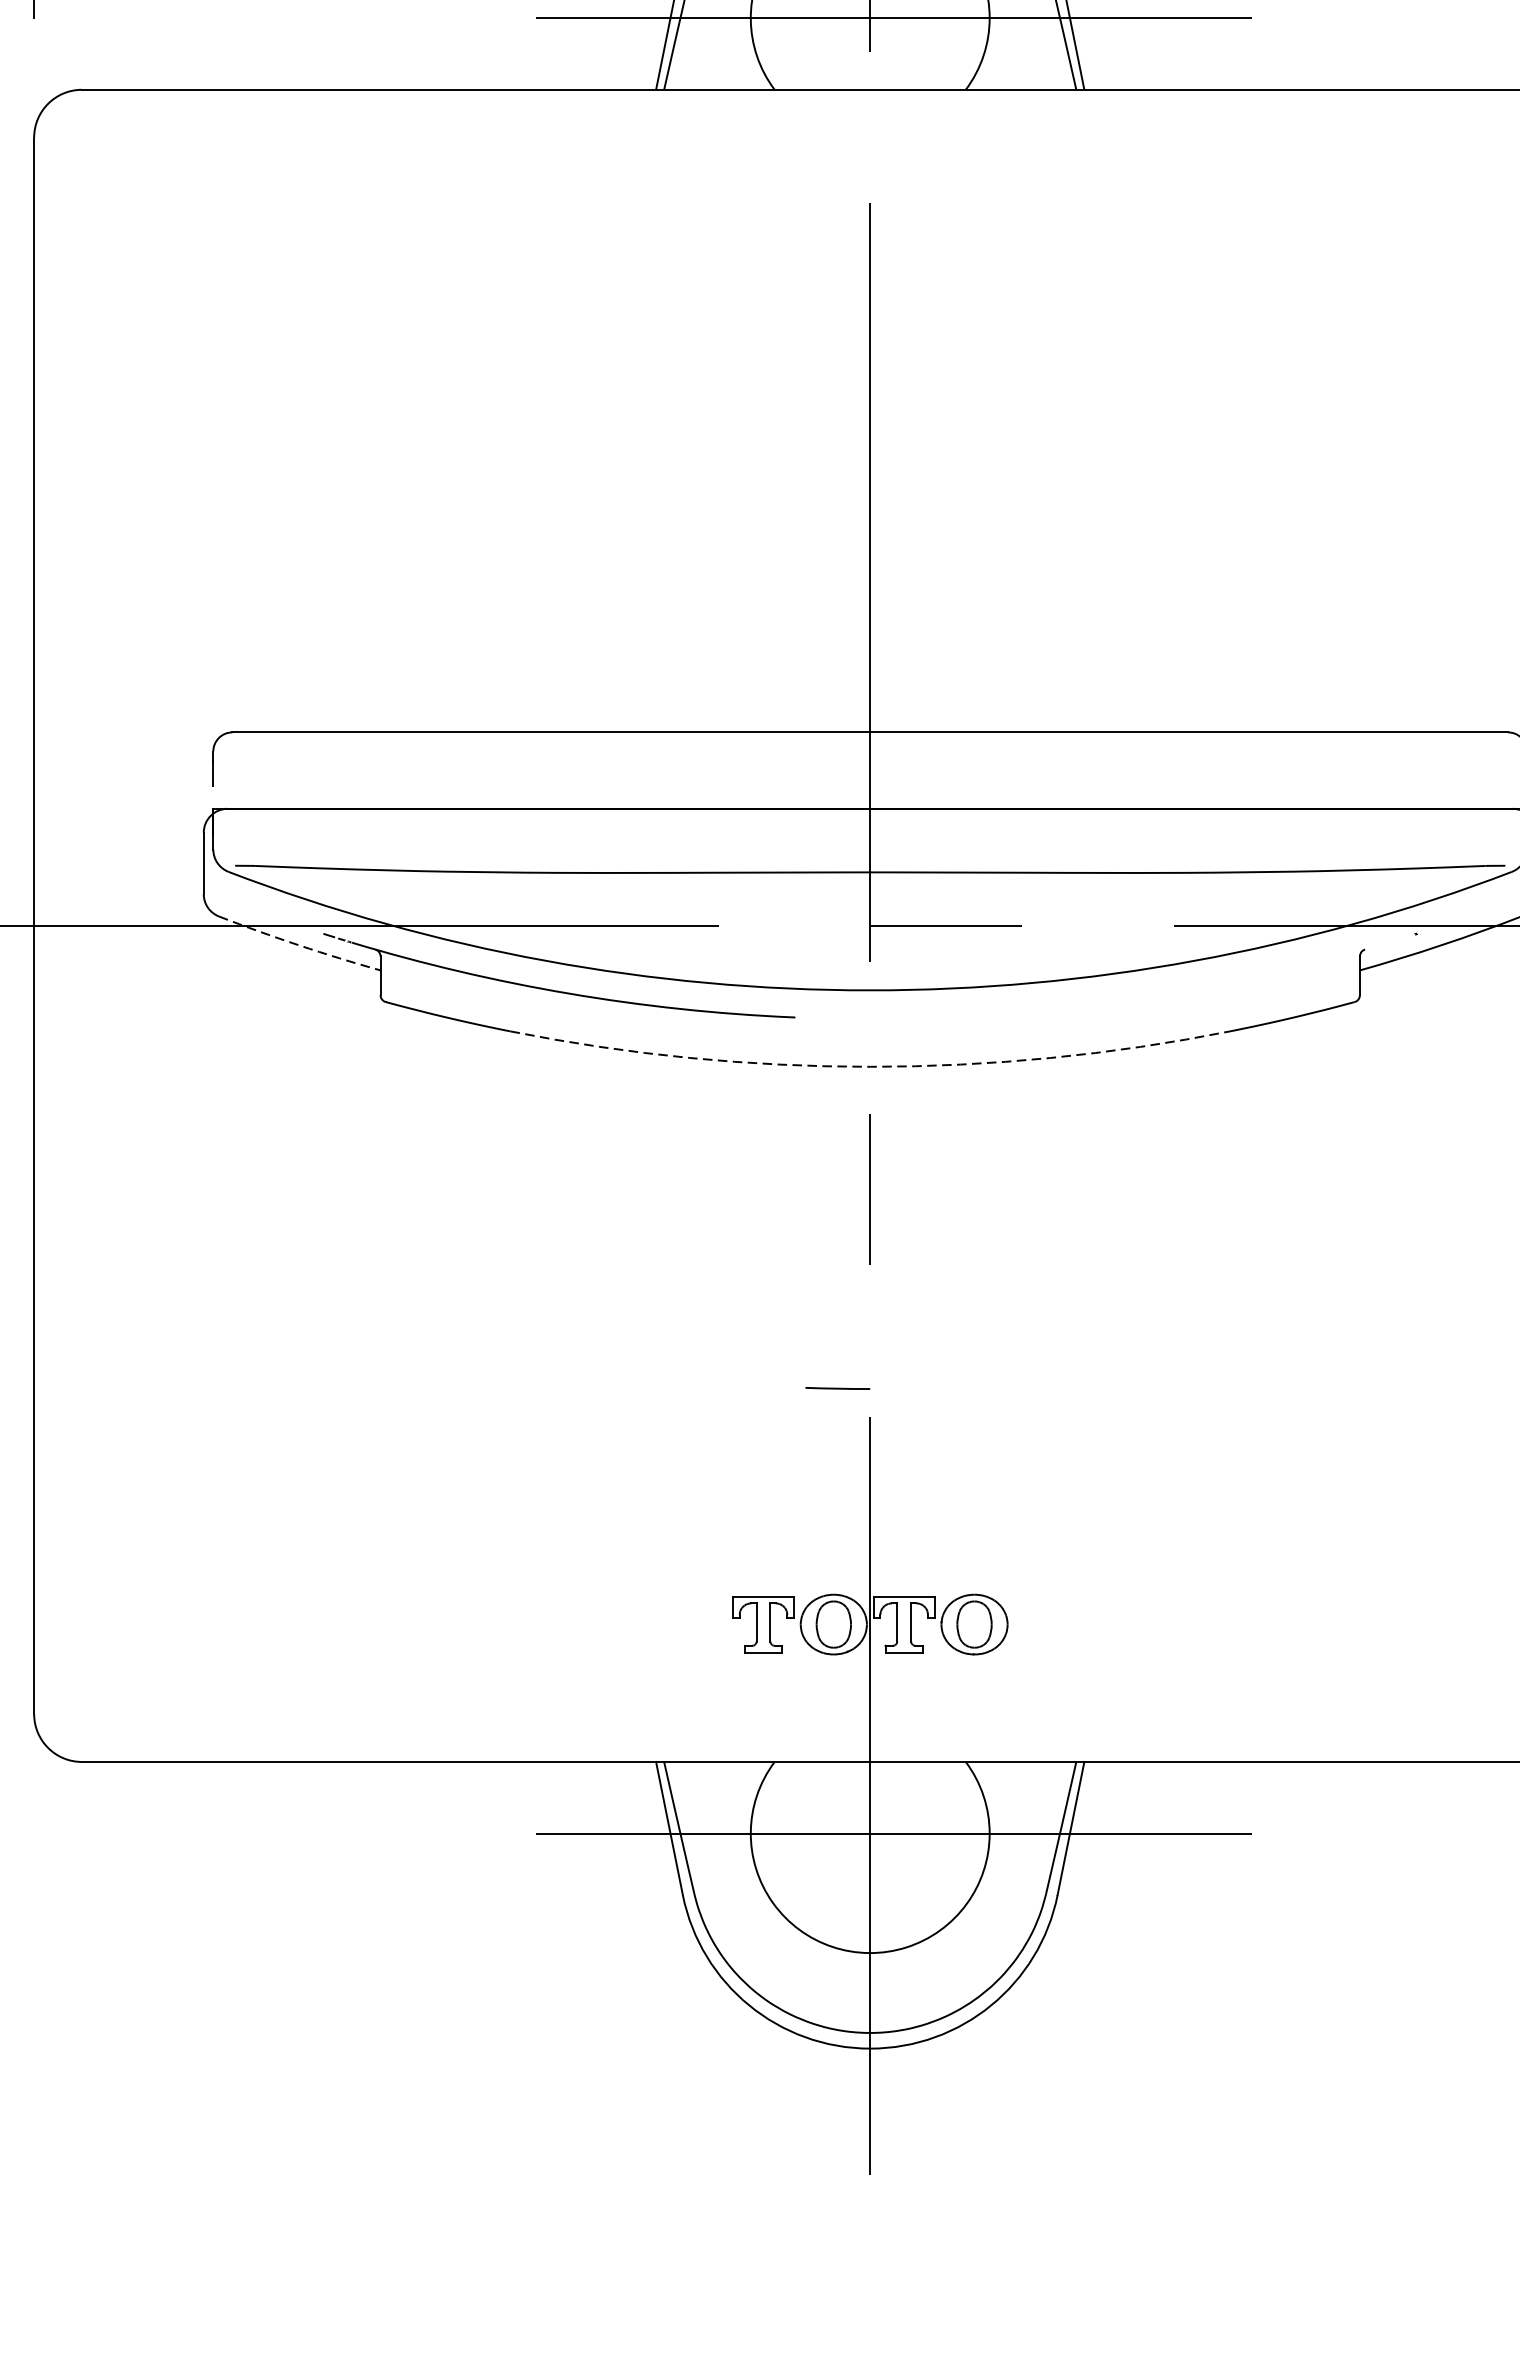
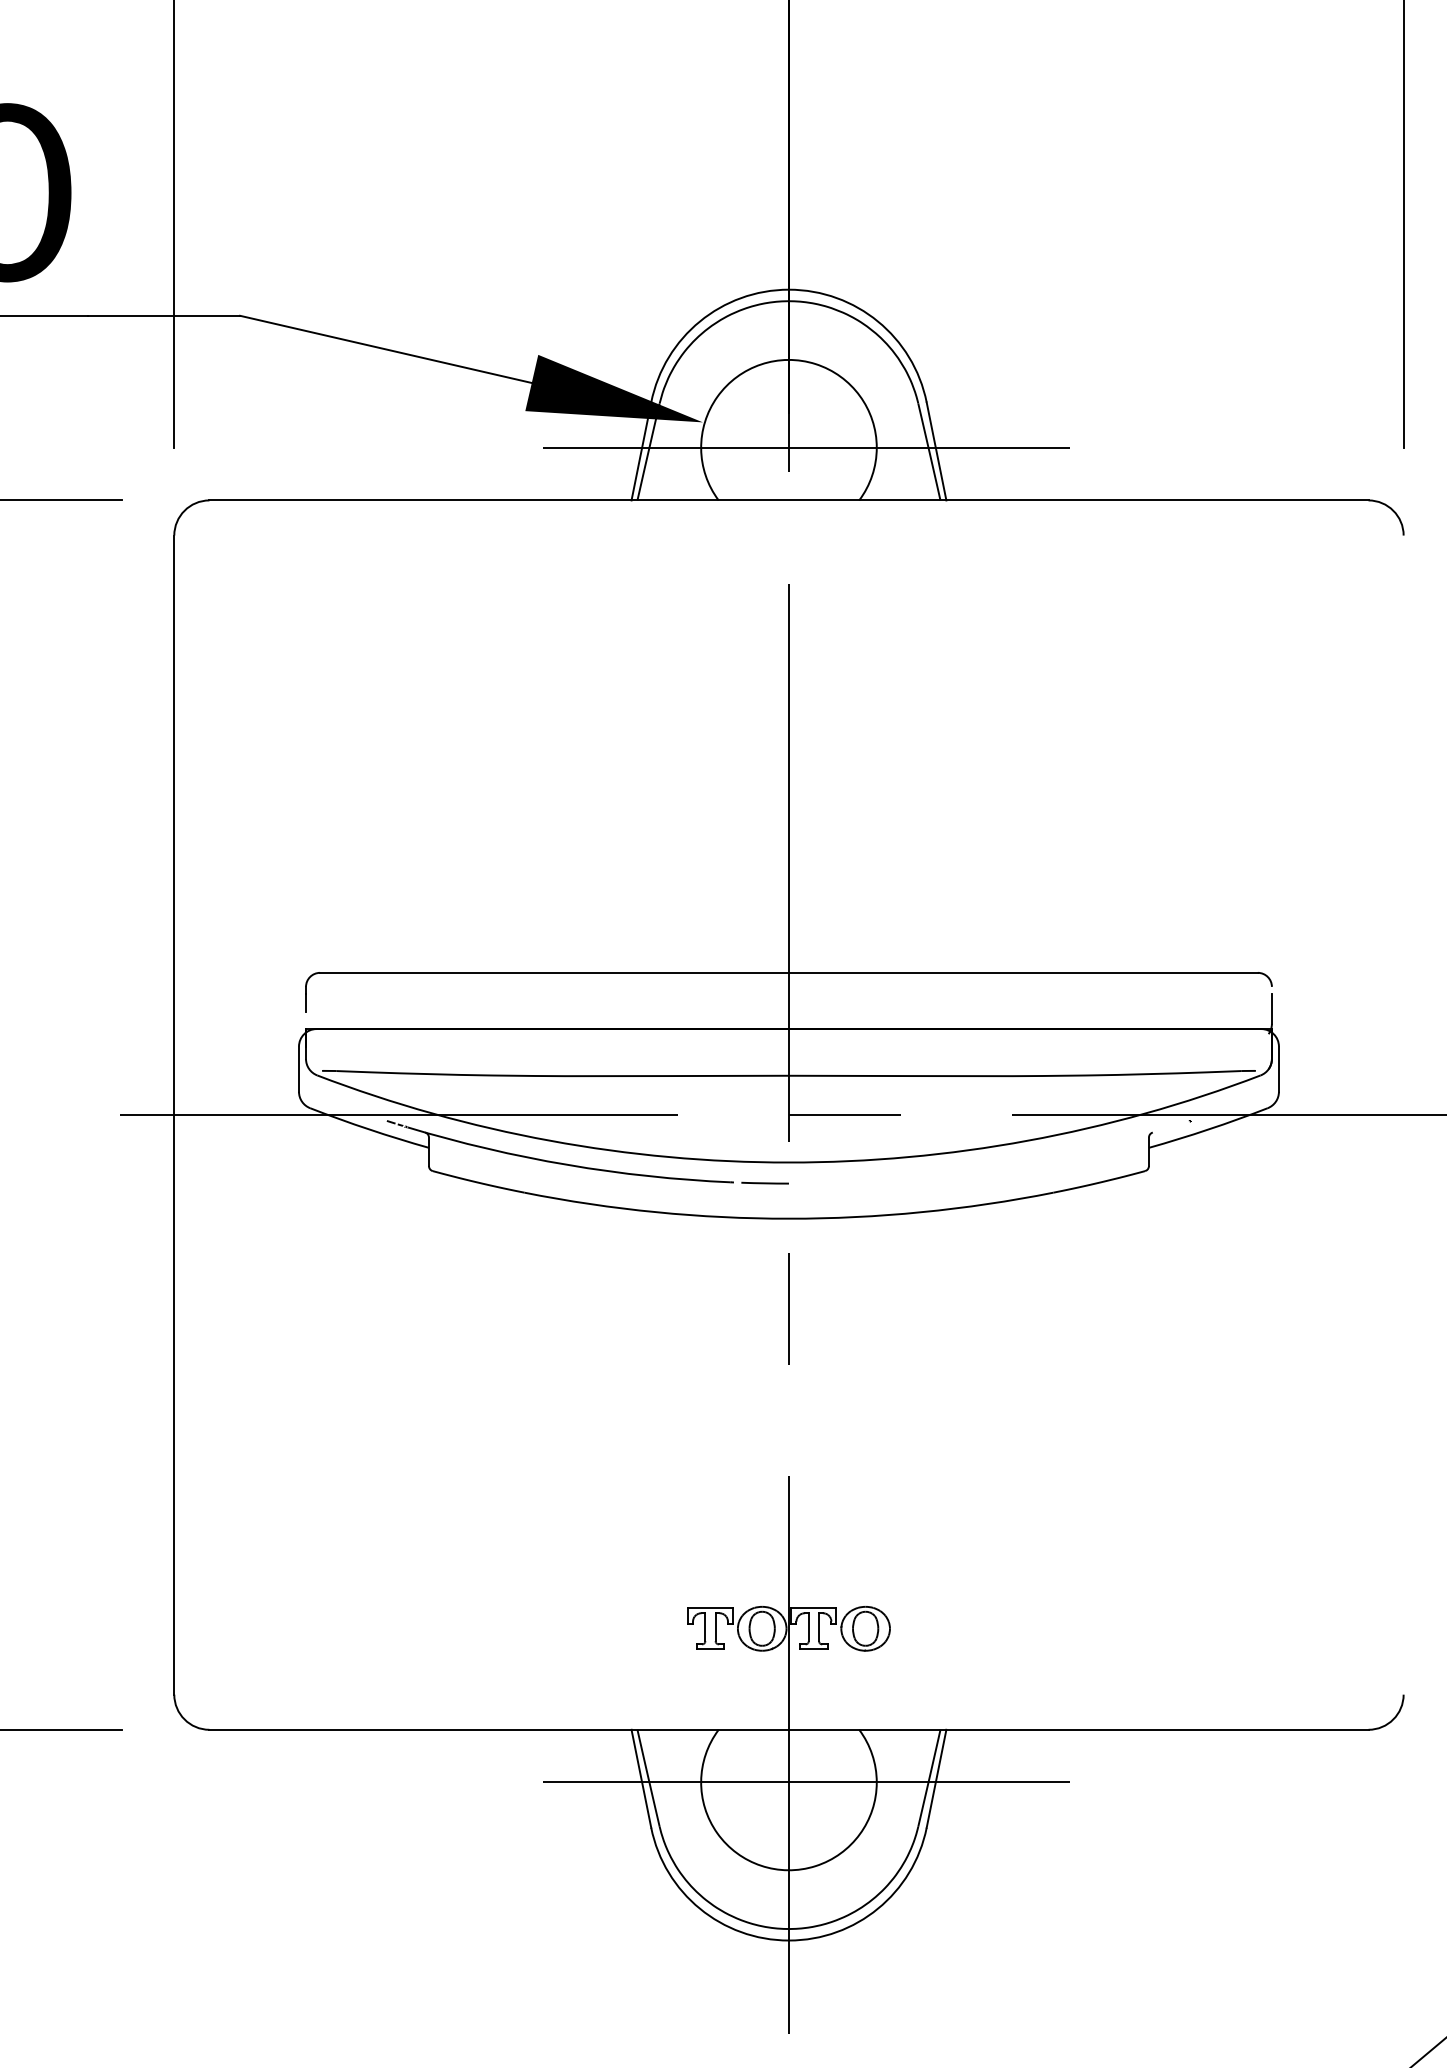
arc: (299, 945) -> (369, 1129), dashed -> solid
arc: (869, 1066) -> (788, 1218), dashed -> solid
line: (836, 1387) -> (764, 1182), moved

